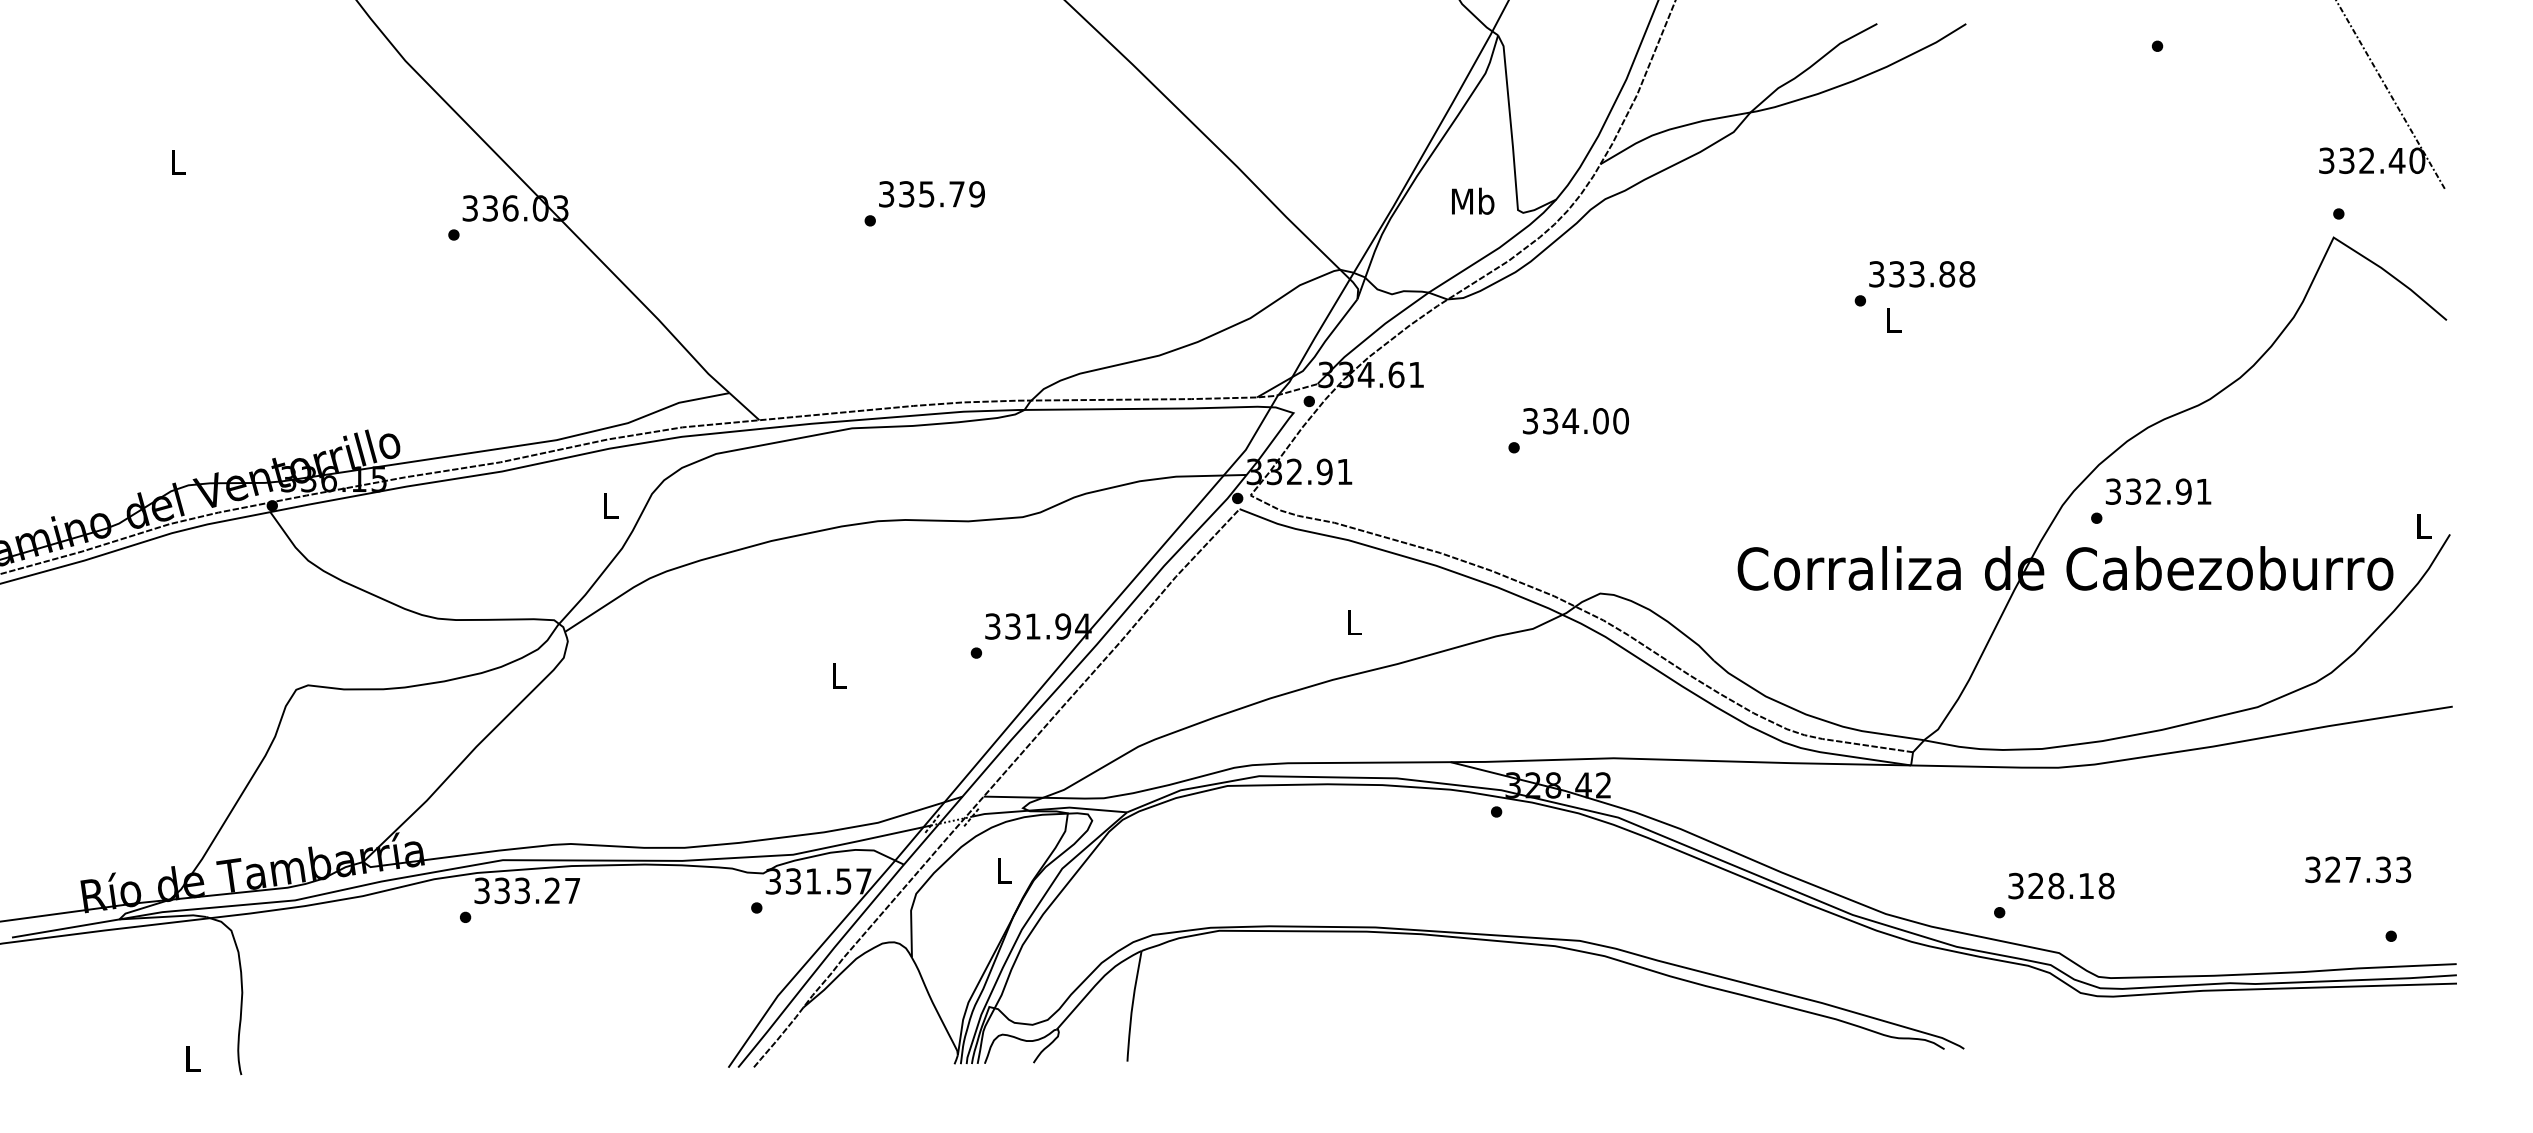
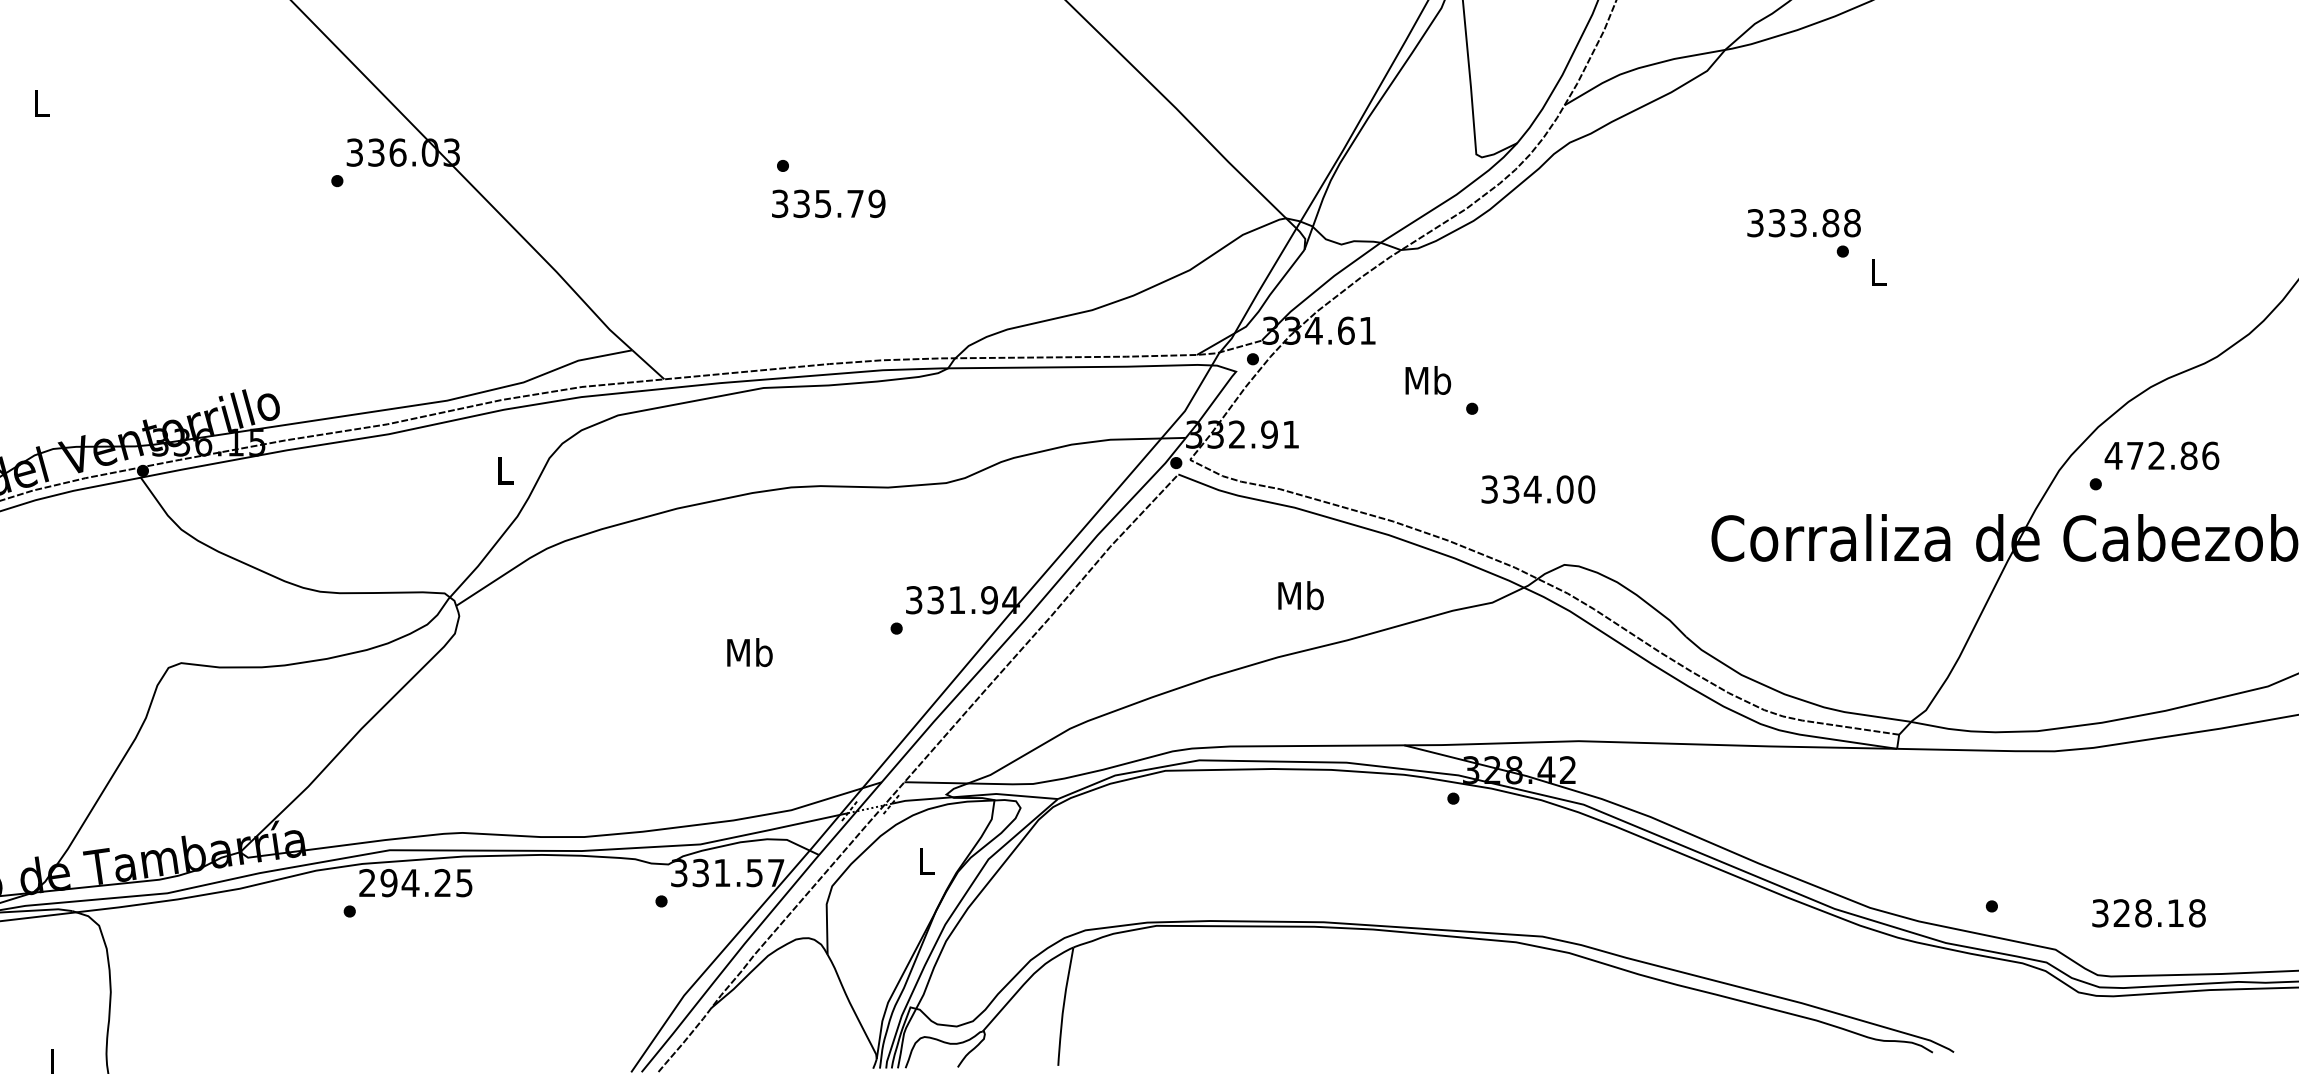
text: (931, 194) -> (828, 204), moved
text: (1473, 200) -> (1428, 379), moved
text: (1922, 274) -> (1804, 223), moved
text: (1575, 421) -> (1537, 489), moved
text: (2158, 491) -> (2161, 455), 332.91 -> 472.86
text: (1354, 621) -> (1301, 594), L -> Mb
text: (839, 675) -> (750, 652), L -> Mb
text: (2061, 885) -> (2149, 912), moved
text: (527, 890) -> (416, 882), 333.27 -> 294.25

